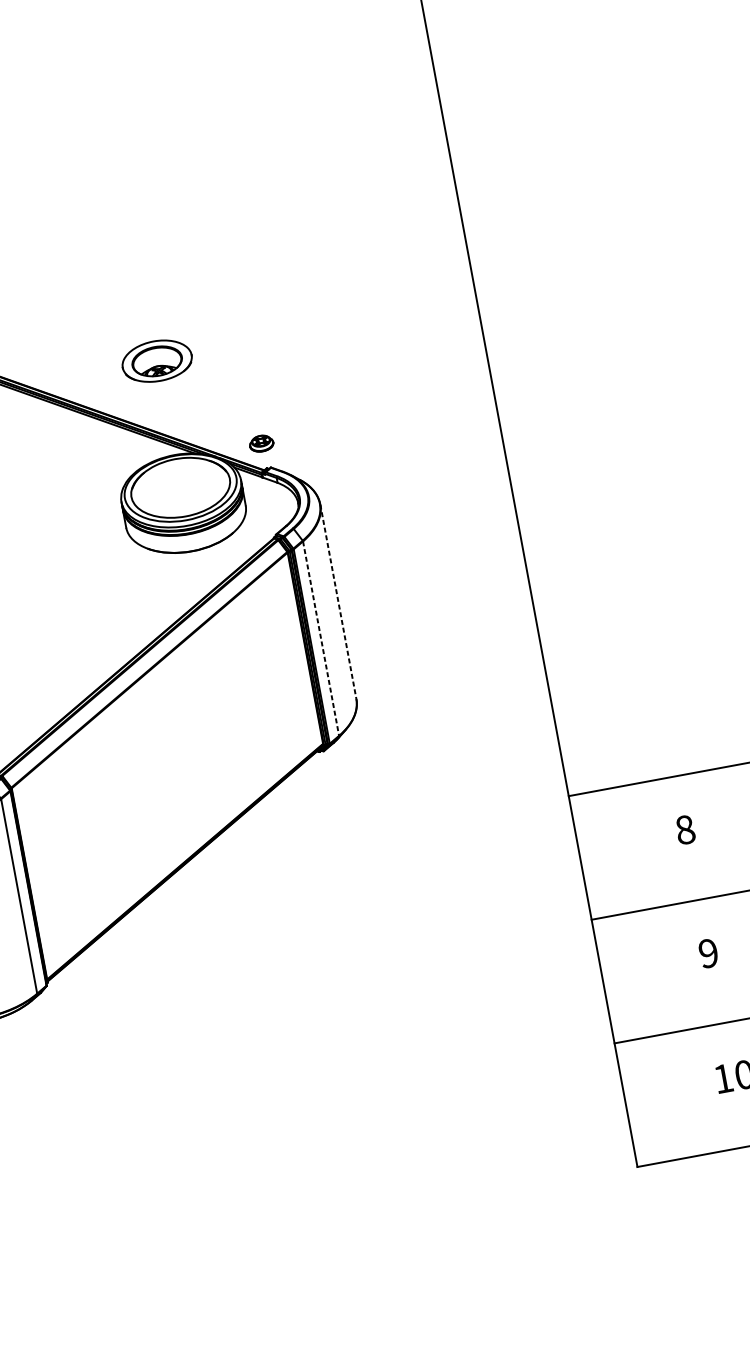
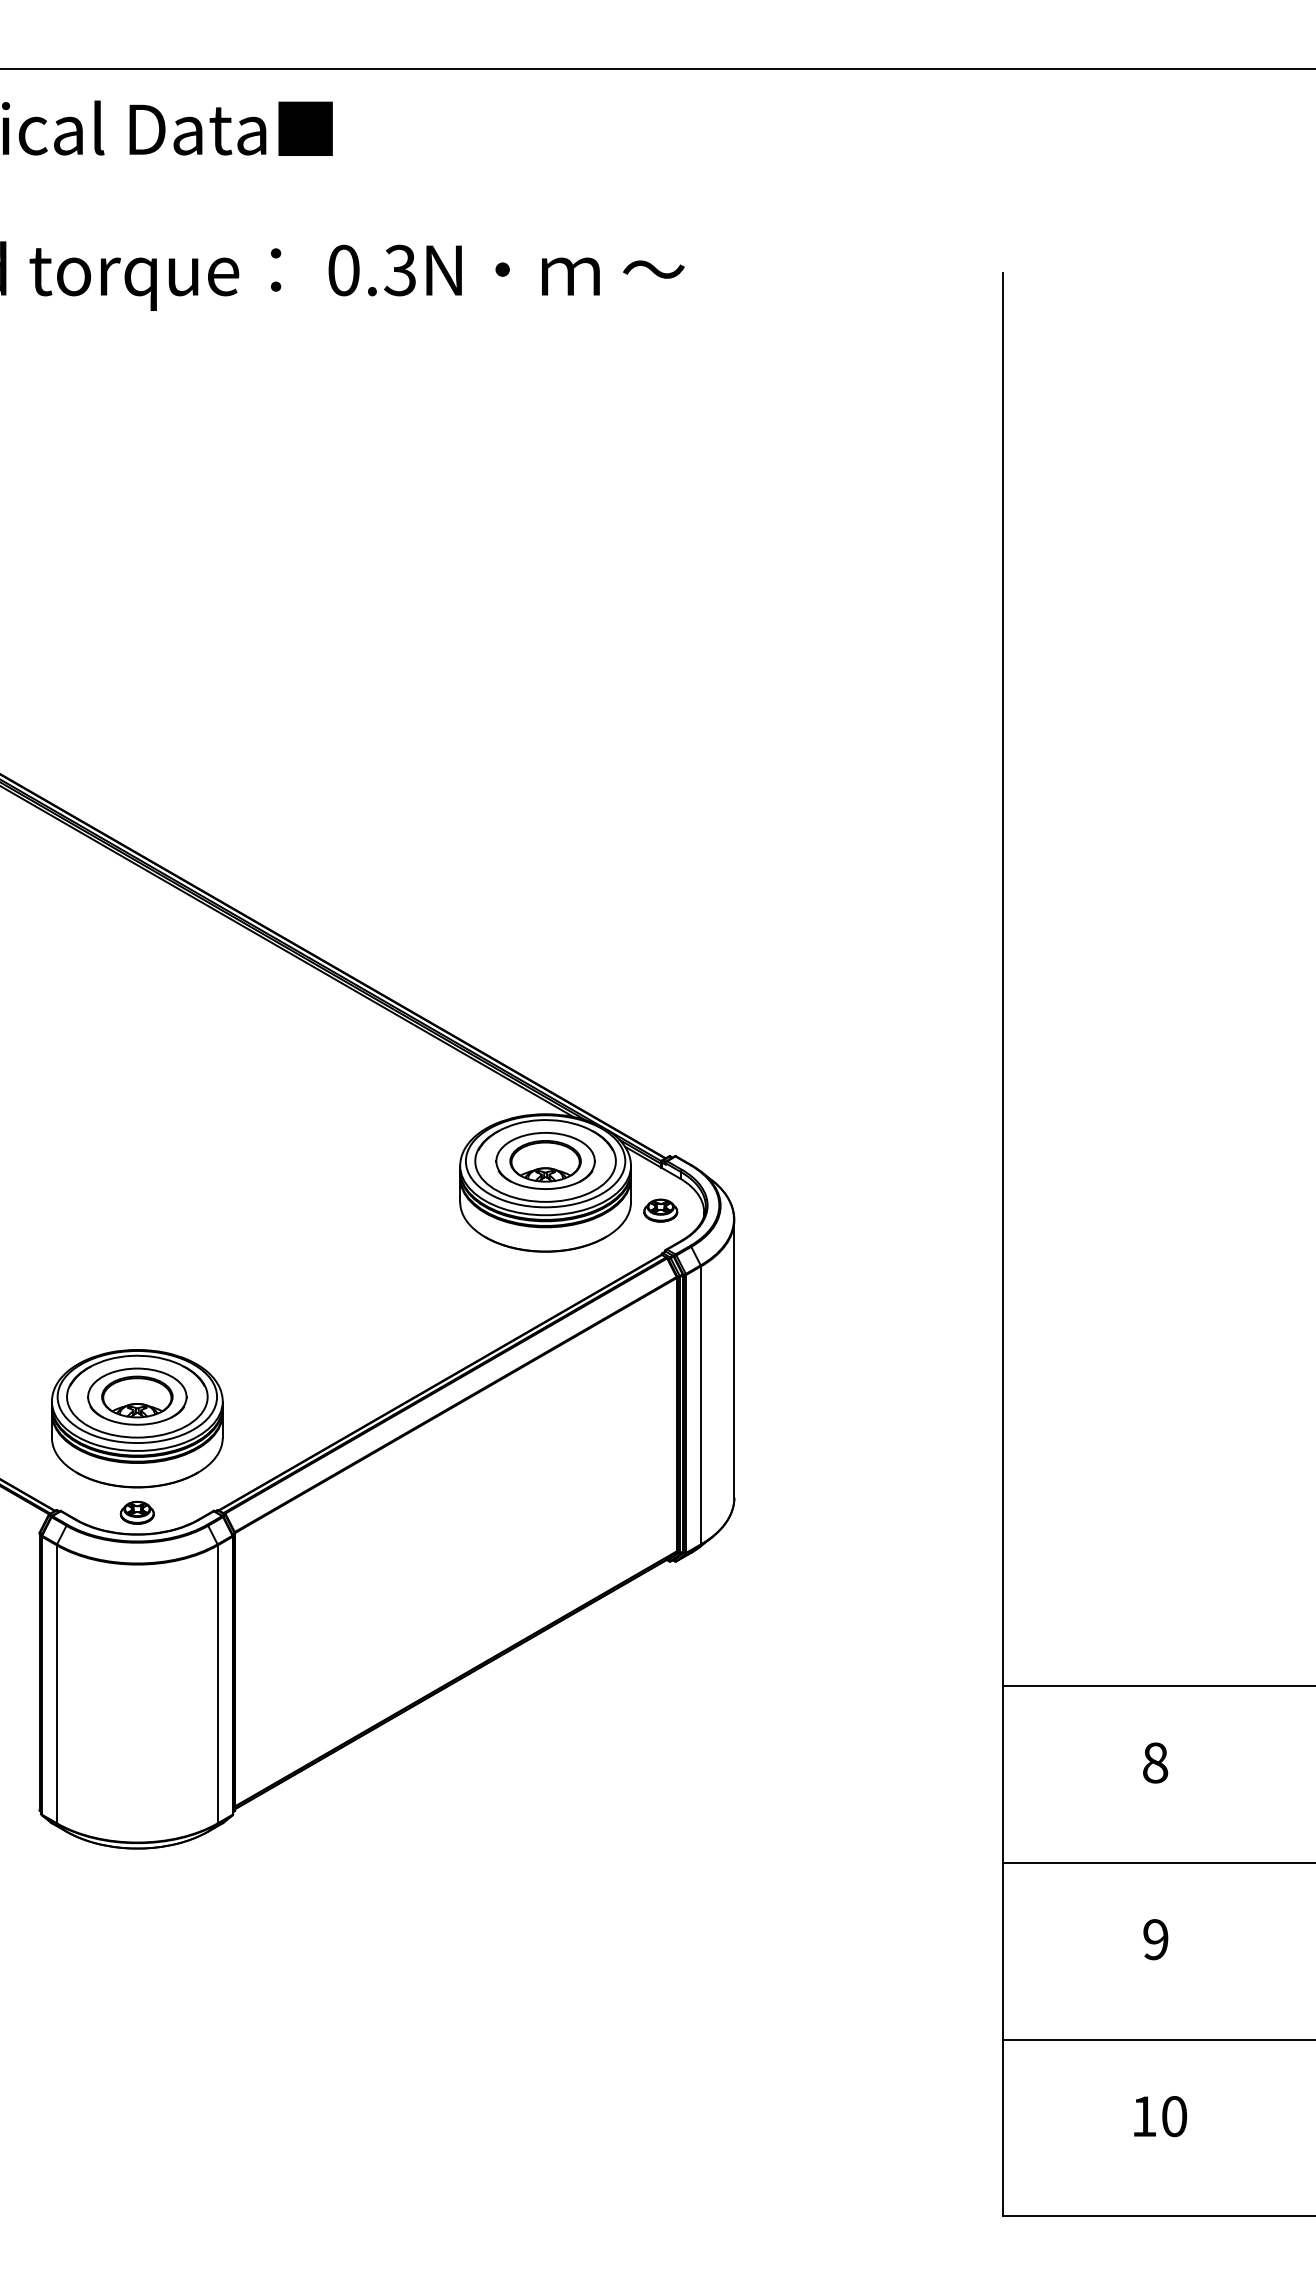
part: (157, 360) -> (545, 1160), moved
part: (261, 443) -> (660, 1210), moved
line: (338, 601) -> (734, 1358), dashed -> solid
line: (321, 638) -> (701, 1405), dashed -> solid

